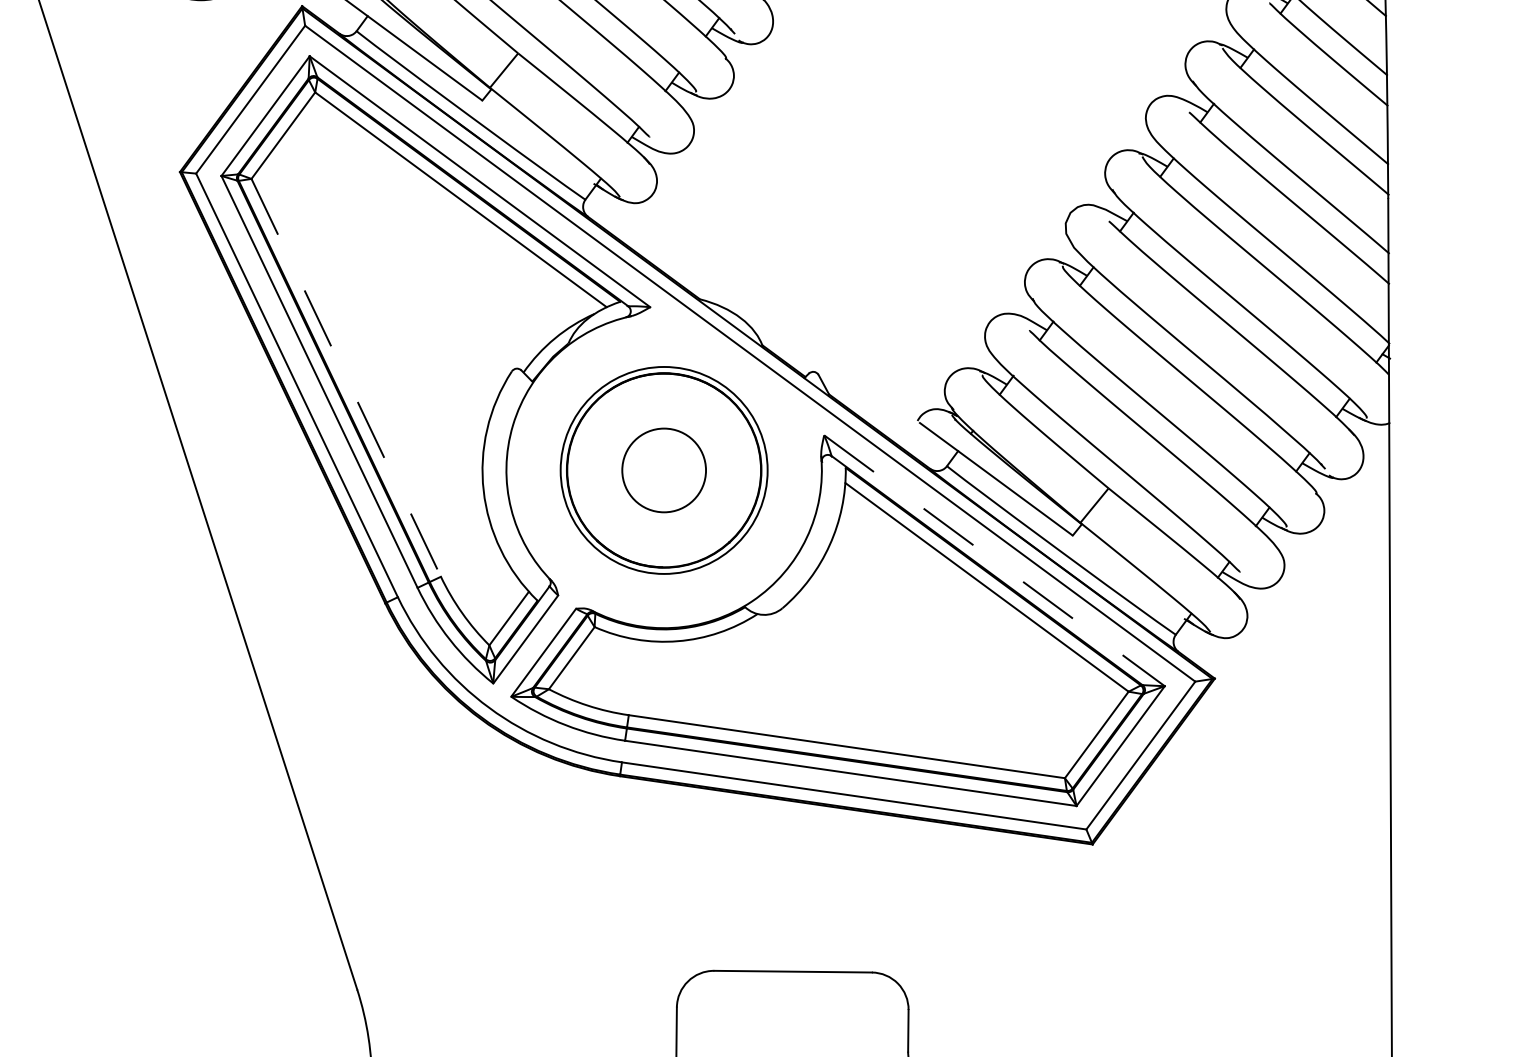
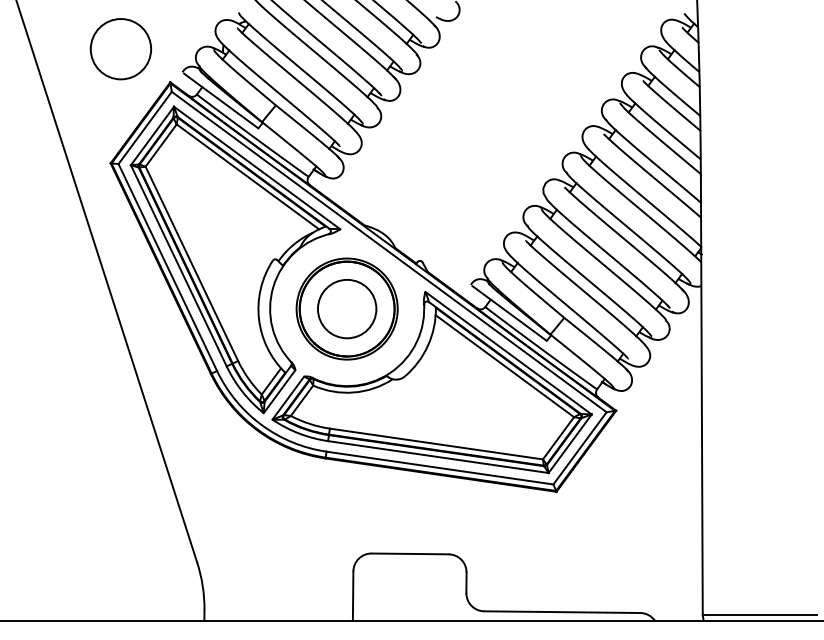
line: (345, 377) -> (191, 263), dashed -> solid
circle: (662, 469) -> (346, 308), size x1.43
line: (994, 561) -> (508, 353), dashed -> solid

